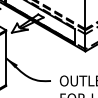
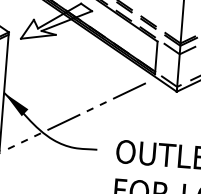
line: (40, 65) -> (77, 114), added

